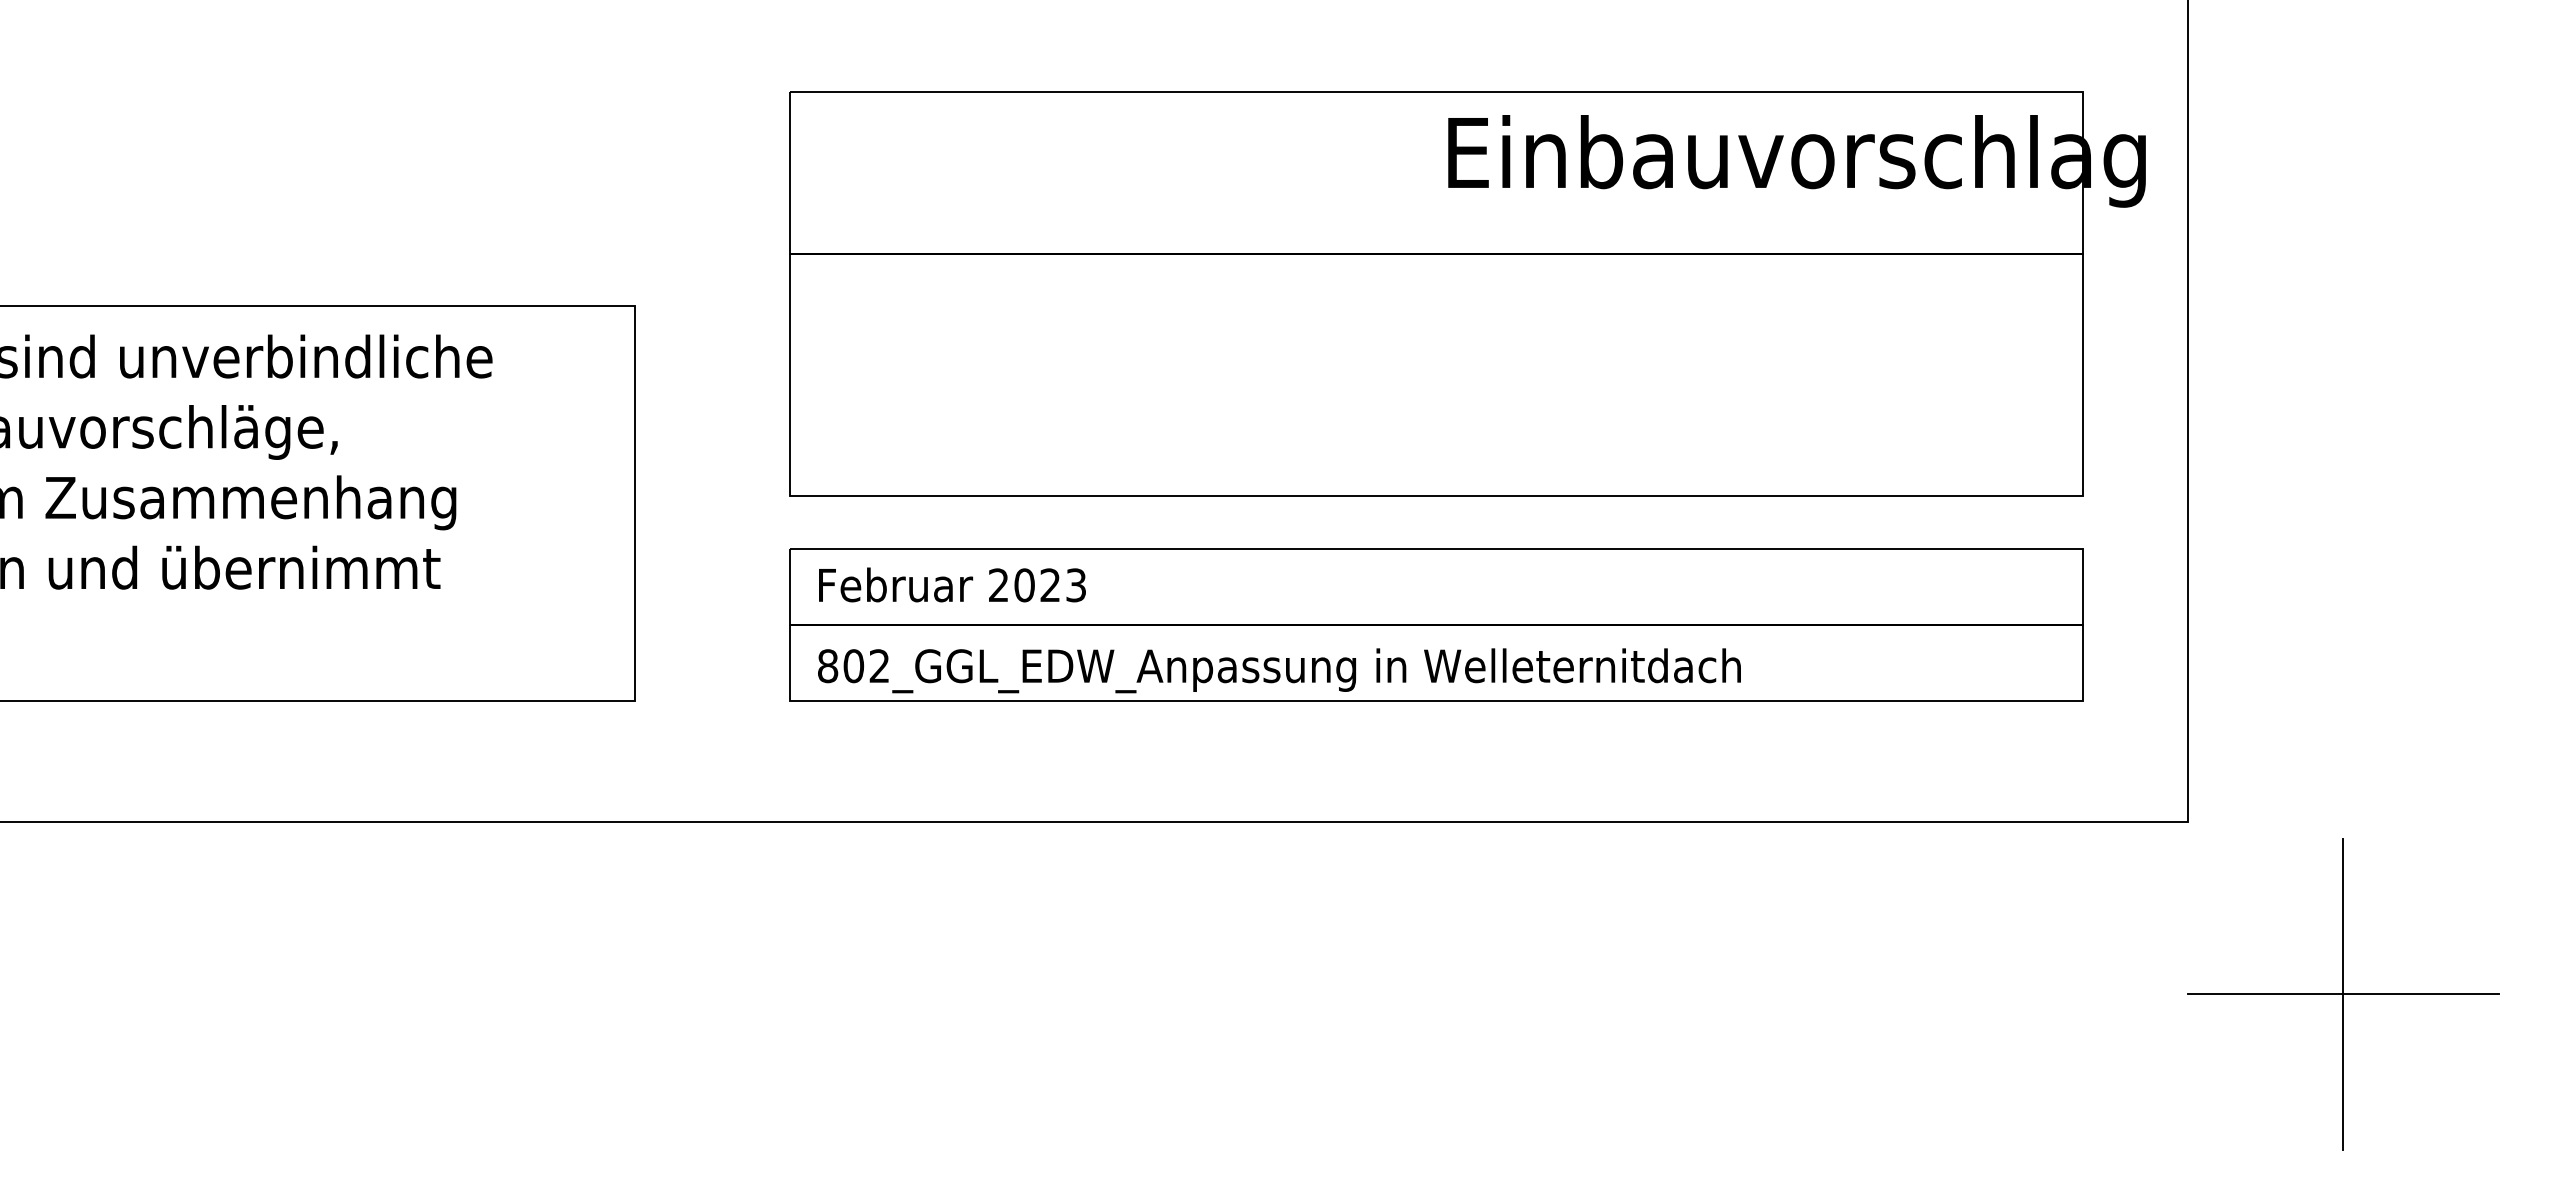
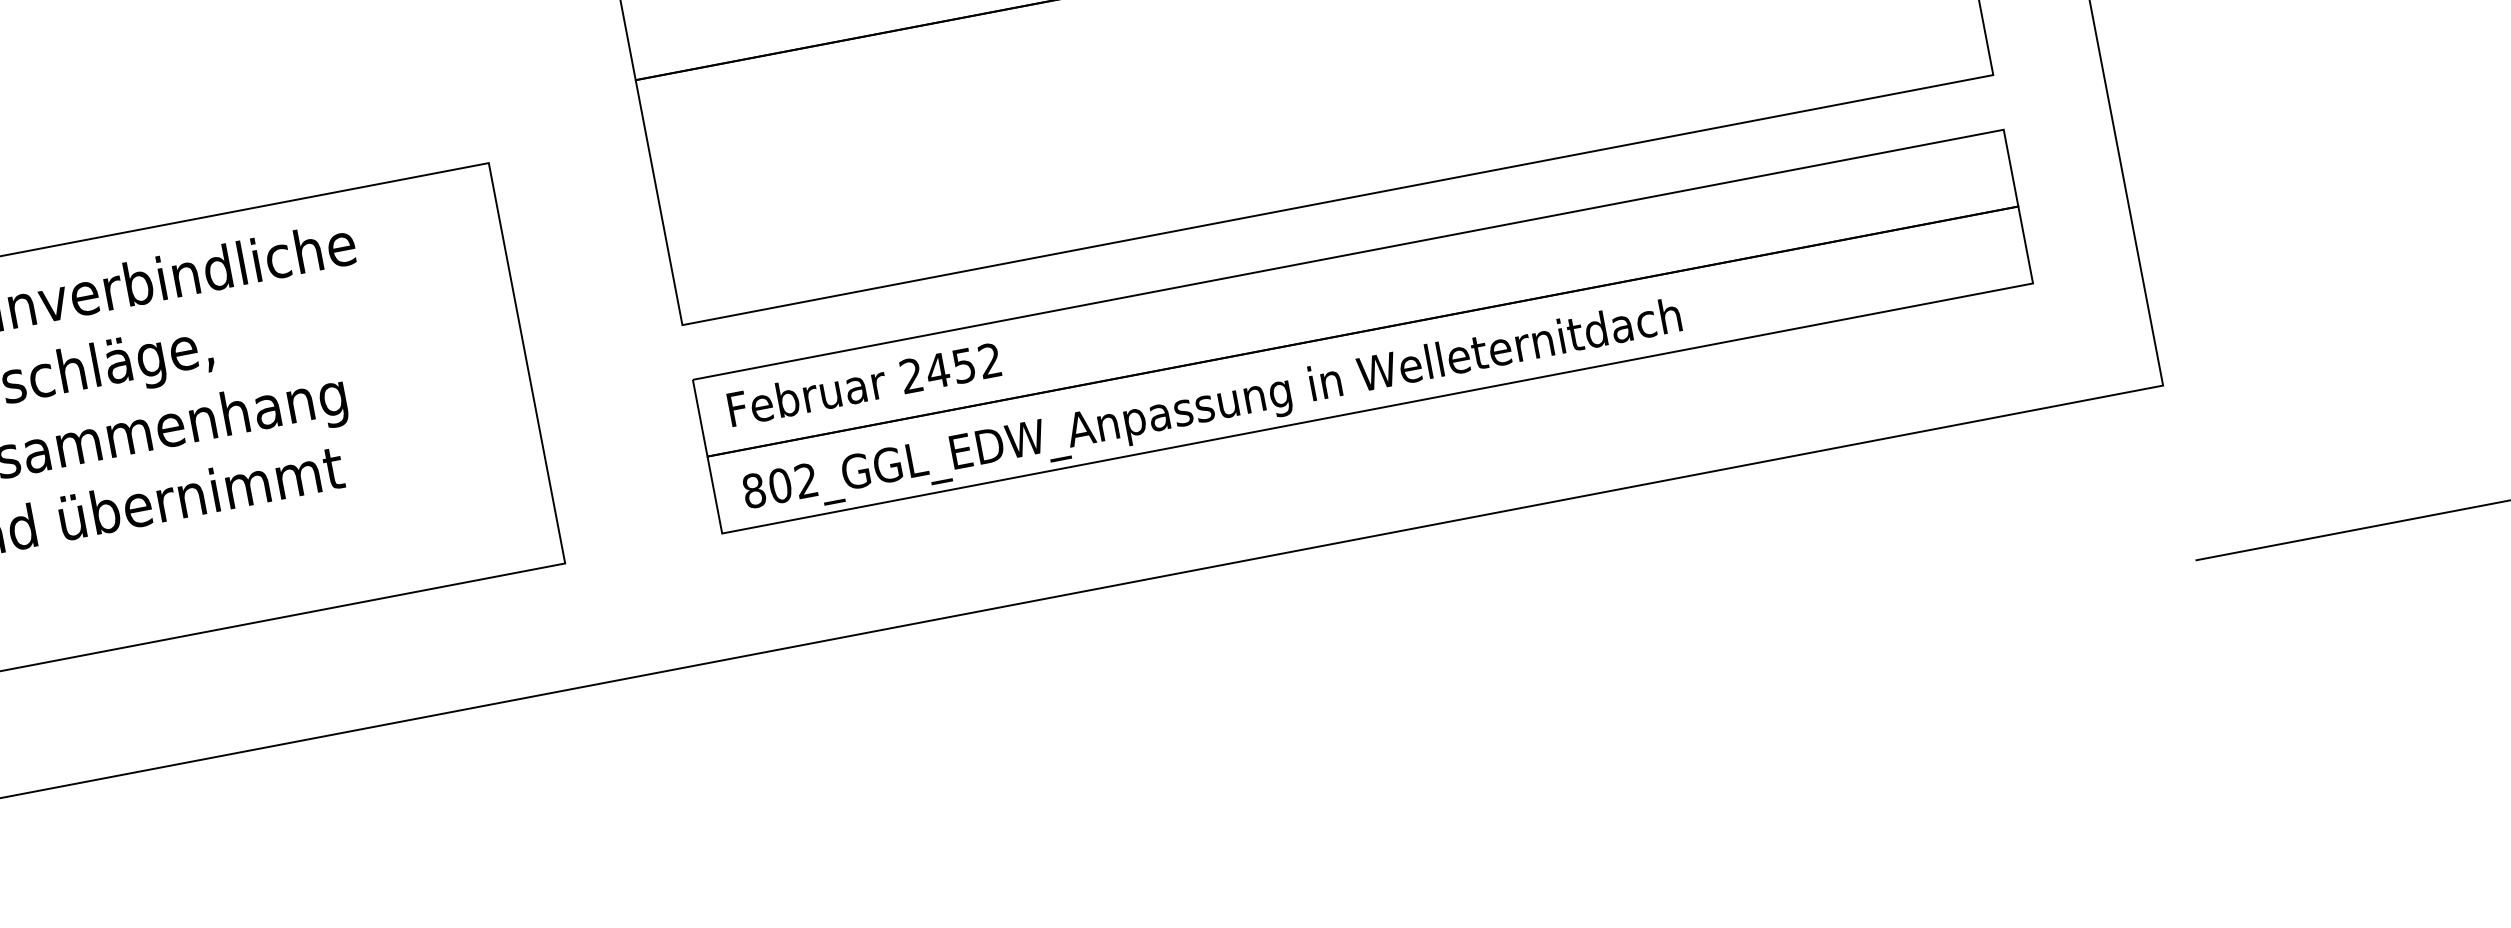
text: (1049, 585) -> (963, 366), 2023 -> 2452
line: (2343, 993) -> (2354, 529), removed

